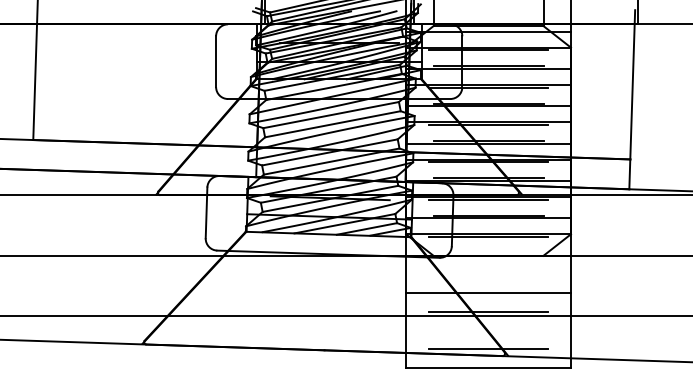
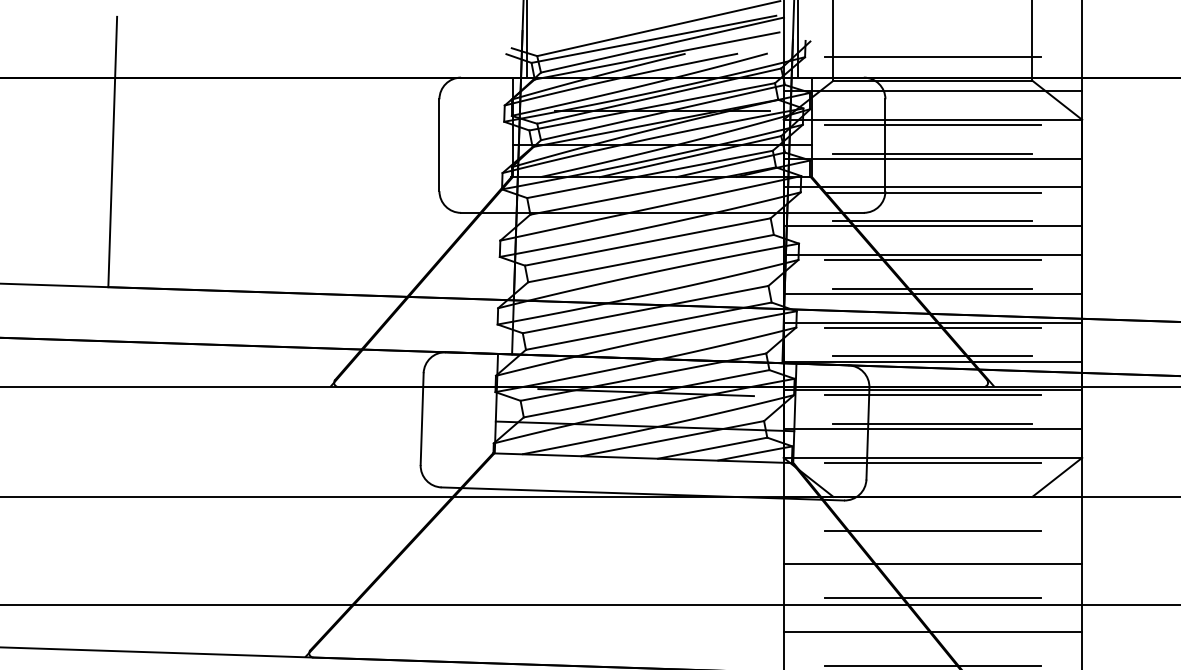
line: (488, 13) -> (932, 57), added
line: (488, 274) -> (932, 530), added
line: (488, 330) -> (932, 632), added

